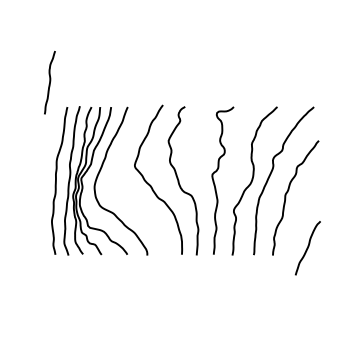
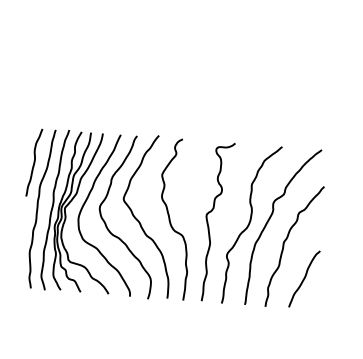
curve: (49, 82) -> (33, 162), moved
curve: (124, 195) -> (110, 230), added
curve: (307, 248) -> (303, 279), moved

